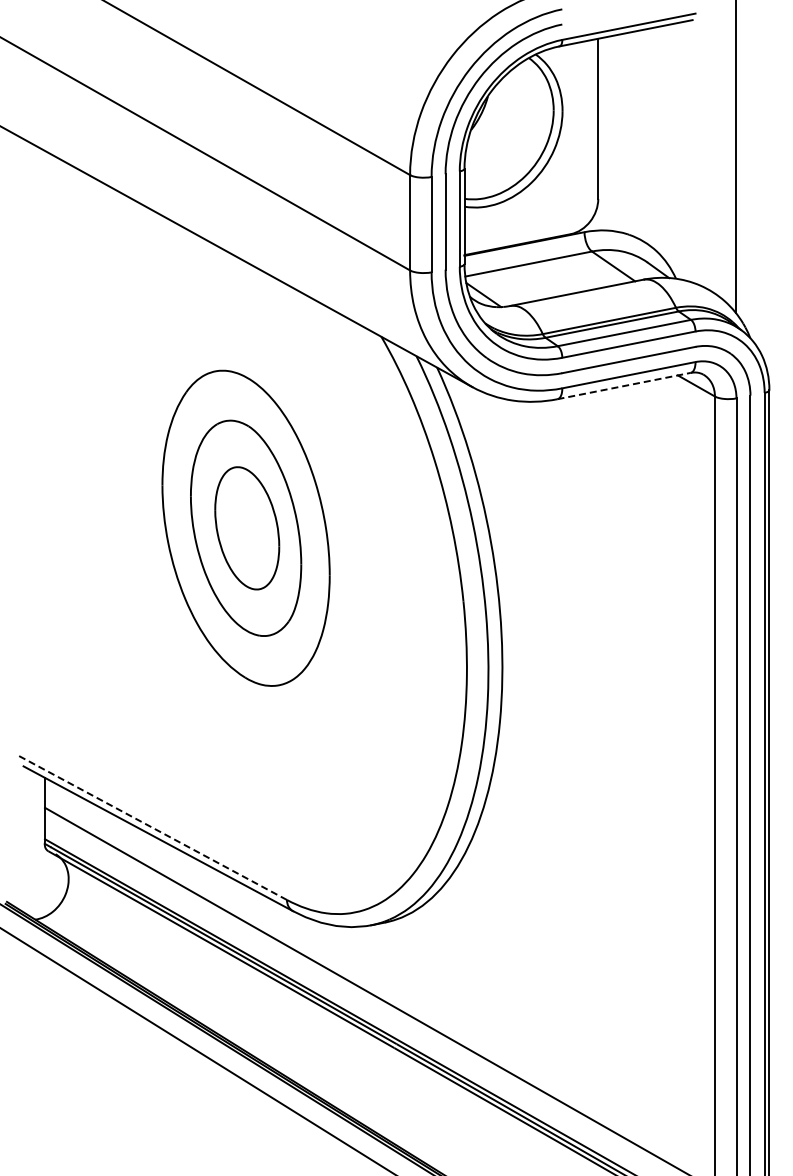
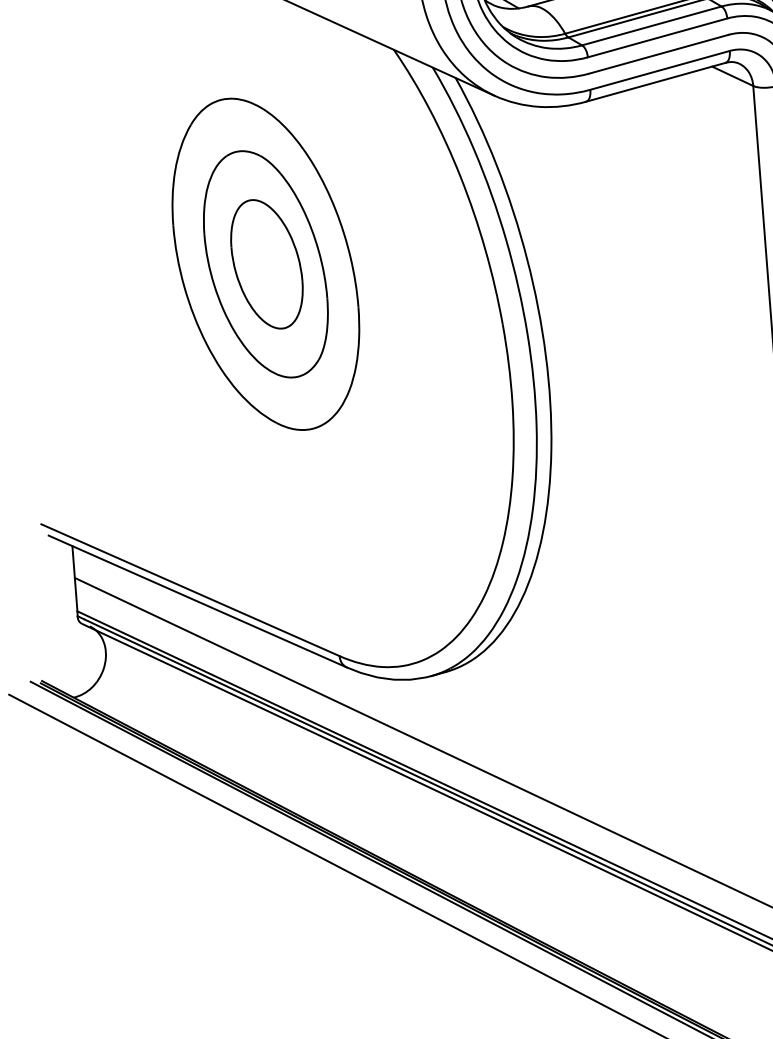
line: (624, 386) -> (656, 82), dashed -> solid
line: (152, 827) -> (190, 590), dashed -> solid

